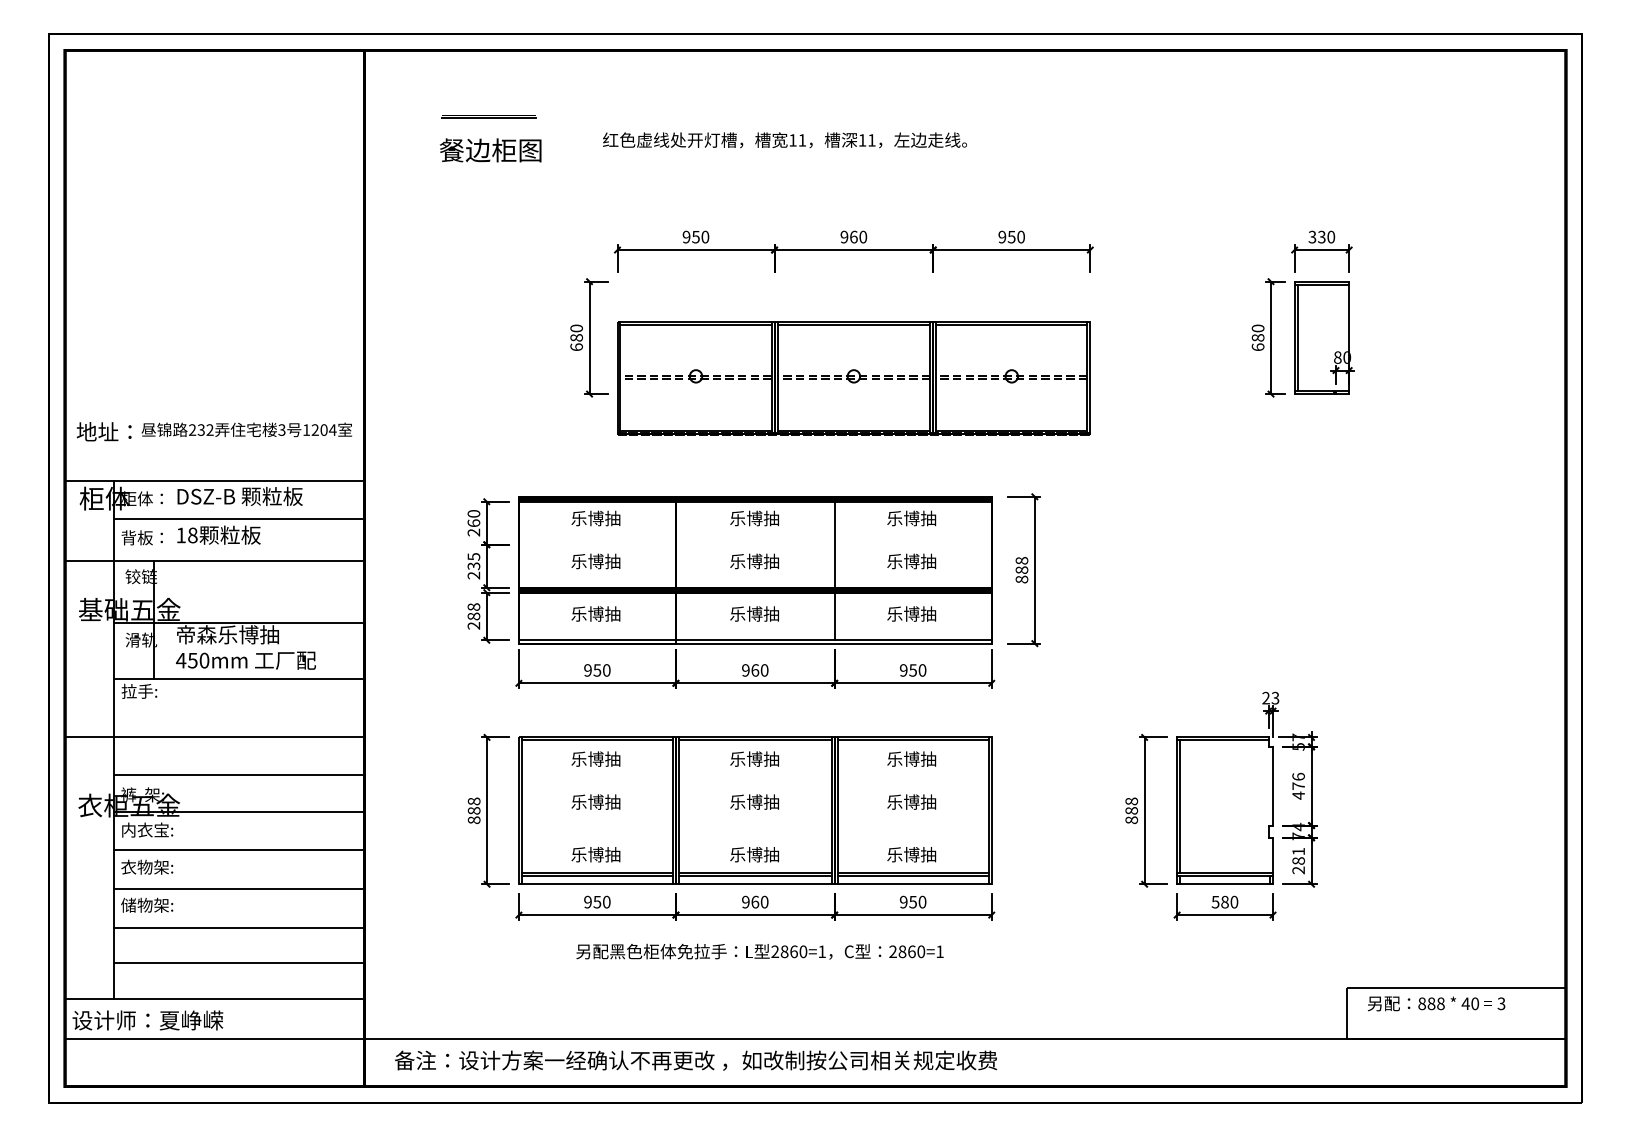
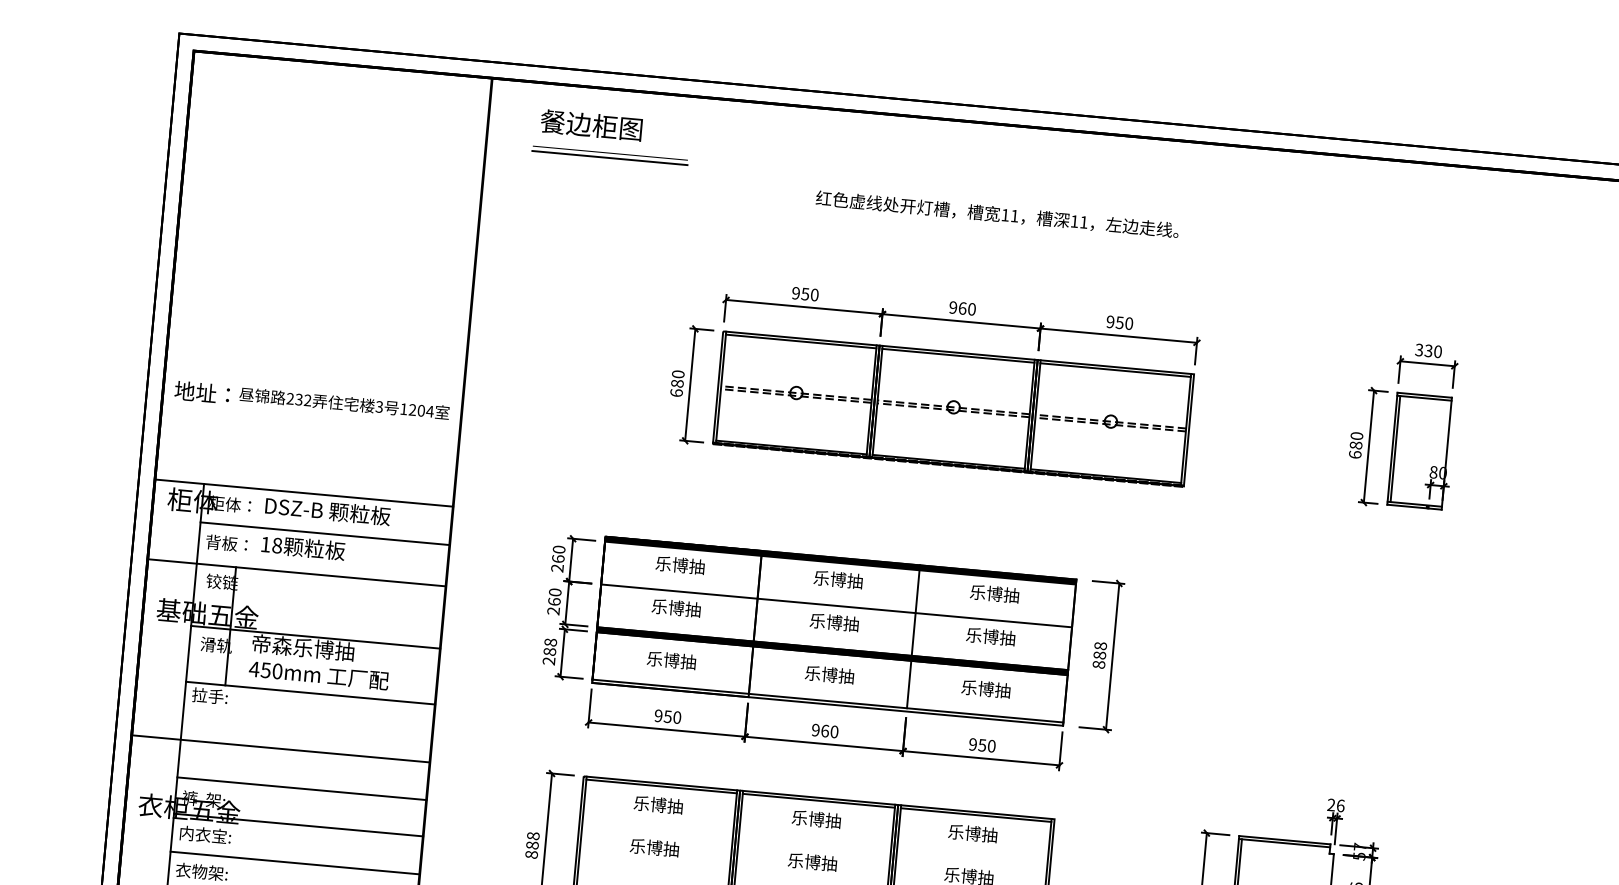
part: (488, 116) -> (609, 155), size x1.67
text: (784, 140) -> (996, 214), moved
text: (490, 150) -> (591, 125), moved
part: (853, 378) -> (953, 409), moved
text: (214, 431) -> (312, 402), moved
line: (754, 544) -> (835, 605), added
text: (473, 561) -> (554, 597), 235 -> 260
text: (1275, 697) -> (1340, 805), 23 -> 26

